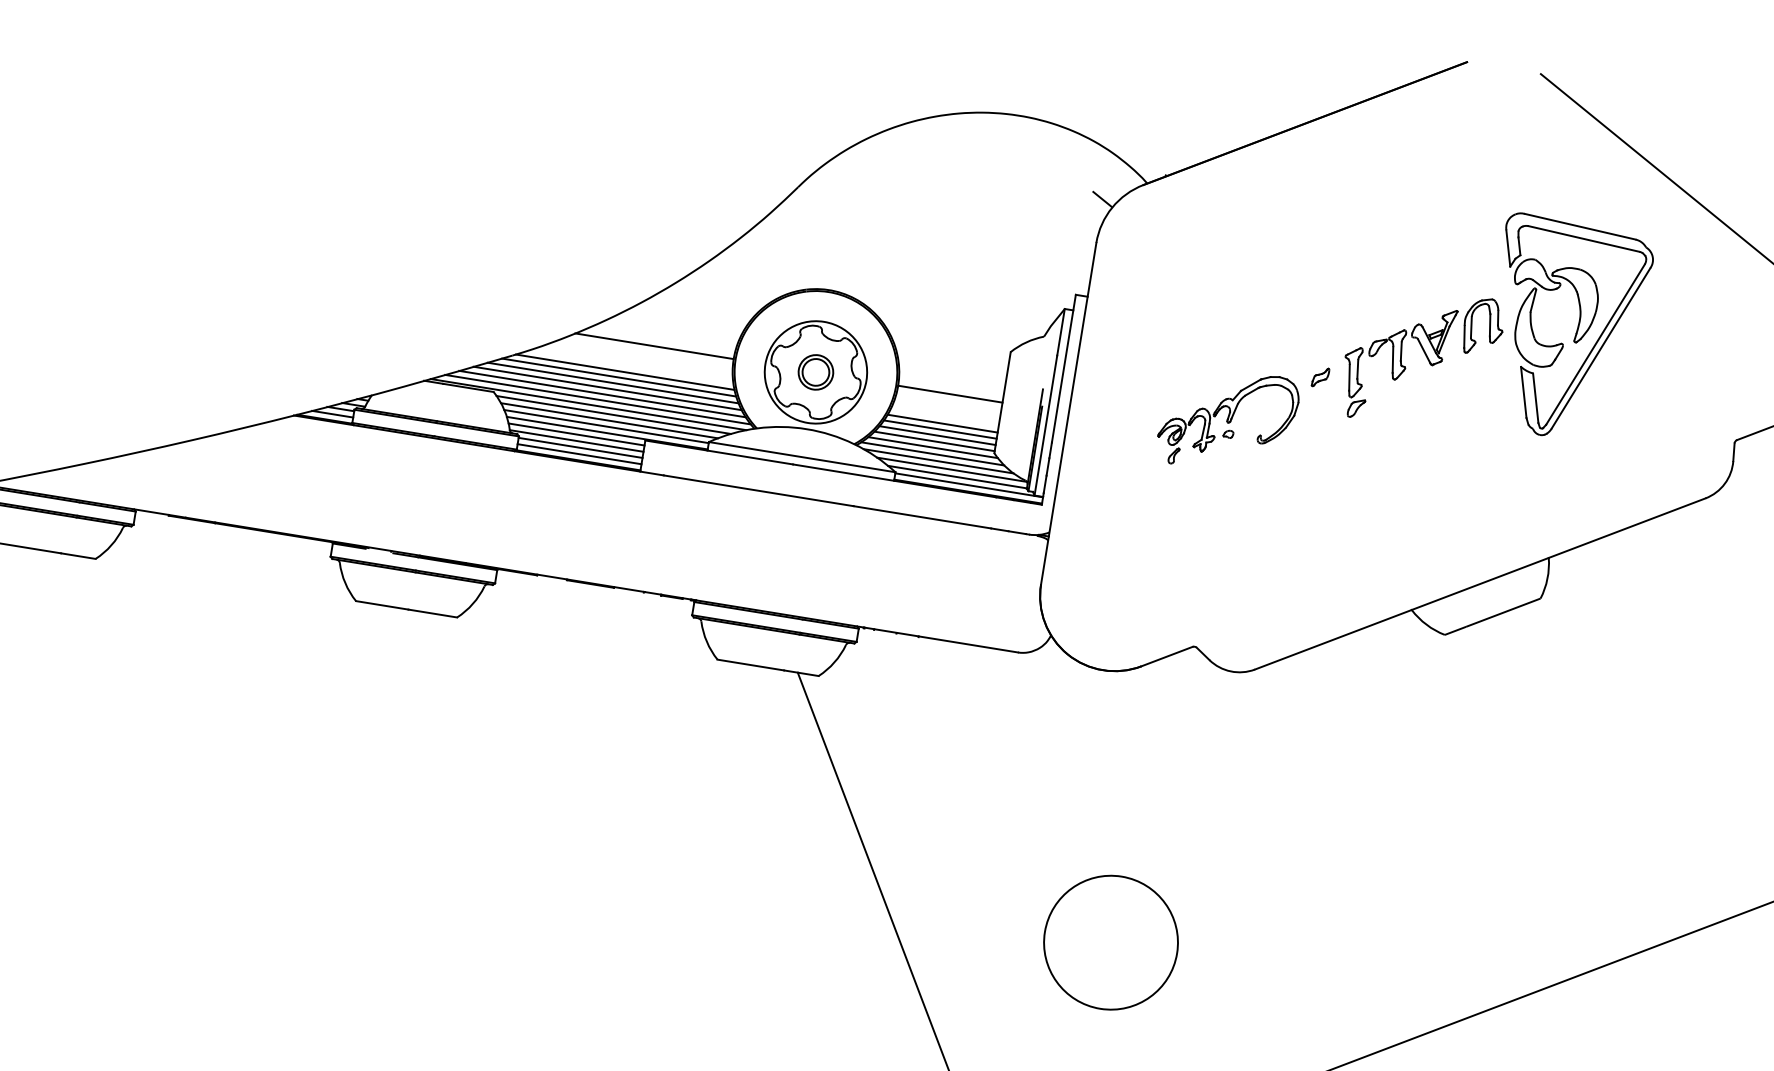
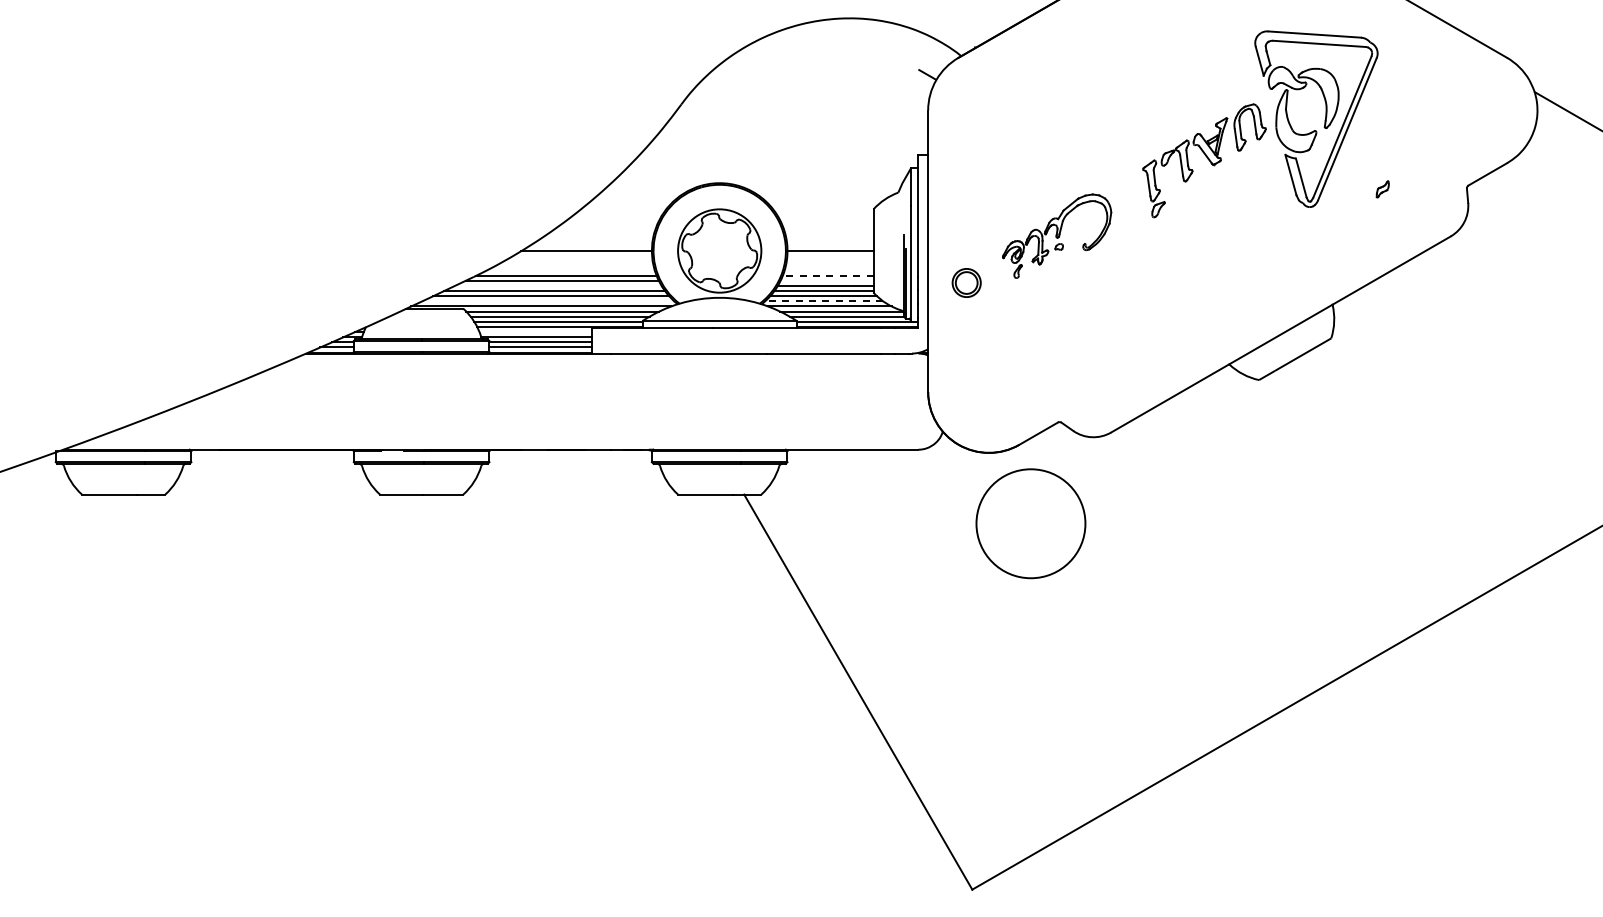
part: (815, 371) -> (966, 282), moved
part: (1320, 377) -> (1382, 189), moved
line: (612, 382) -> (557, 285), removed
line: (598, 400) -> (548, 301), removed
line: (941, 423) -> (827, 275), solid -> dashed
line: (939, 429) -> (826, 280), removed
line: (576, 435) -> (535, 332), removed
line: (933, 454) -> (824, 301), solid -> dashed
circle: (1110, 942) -> (1030, 523), moved

